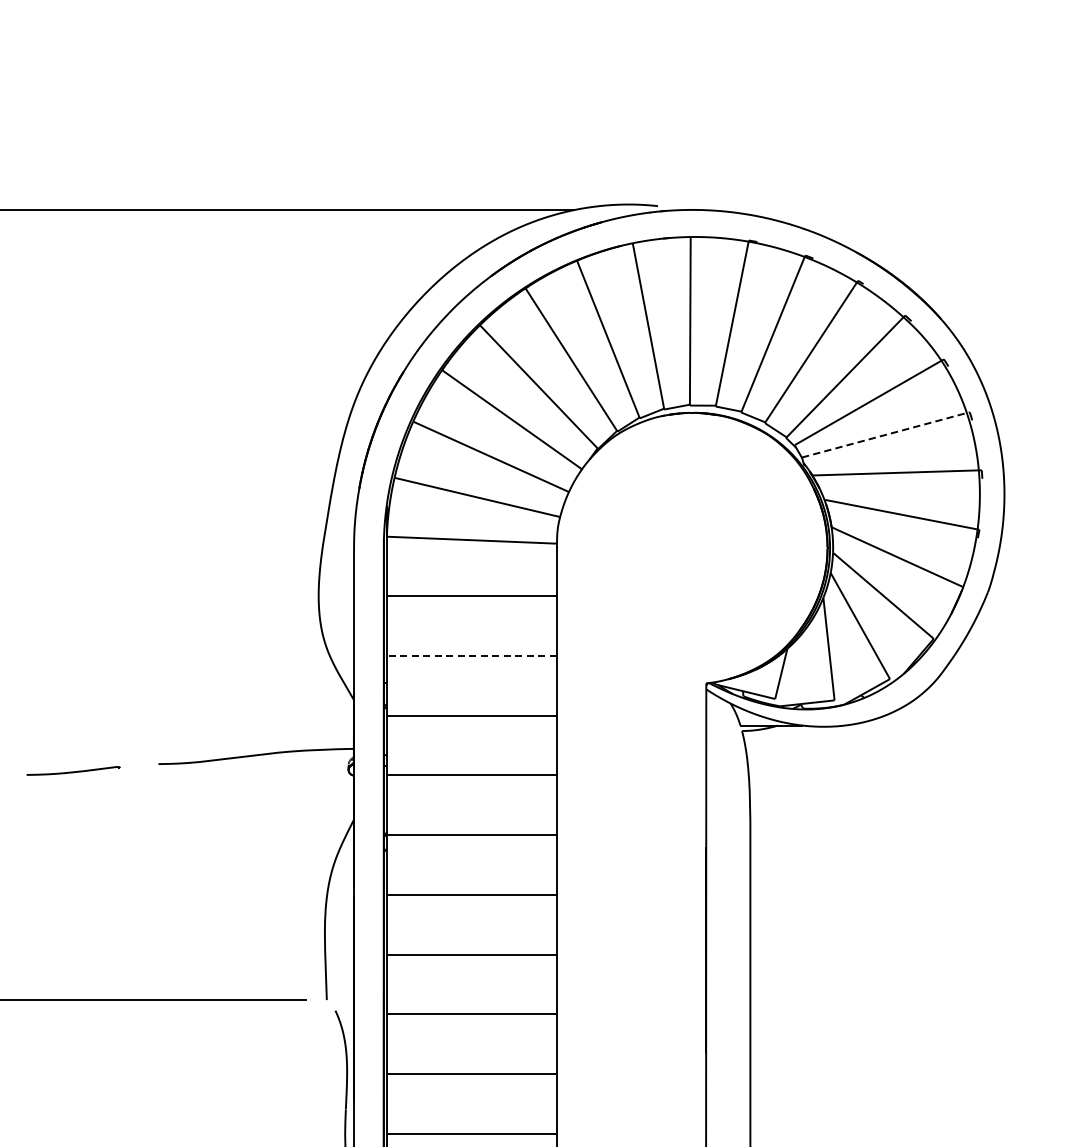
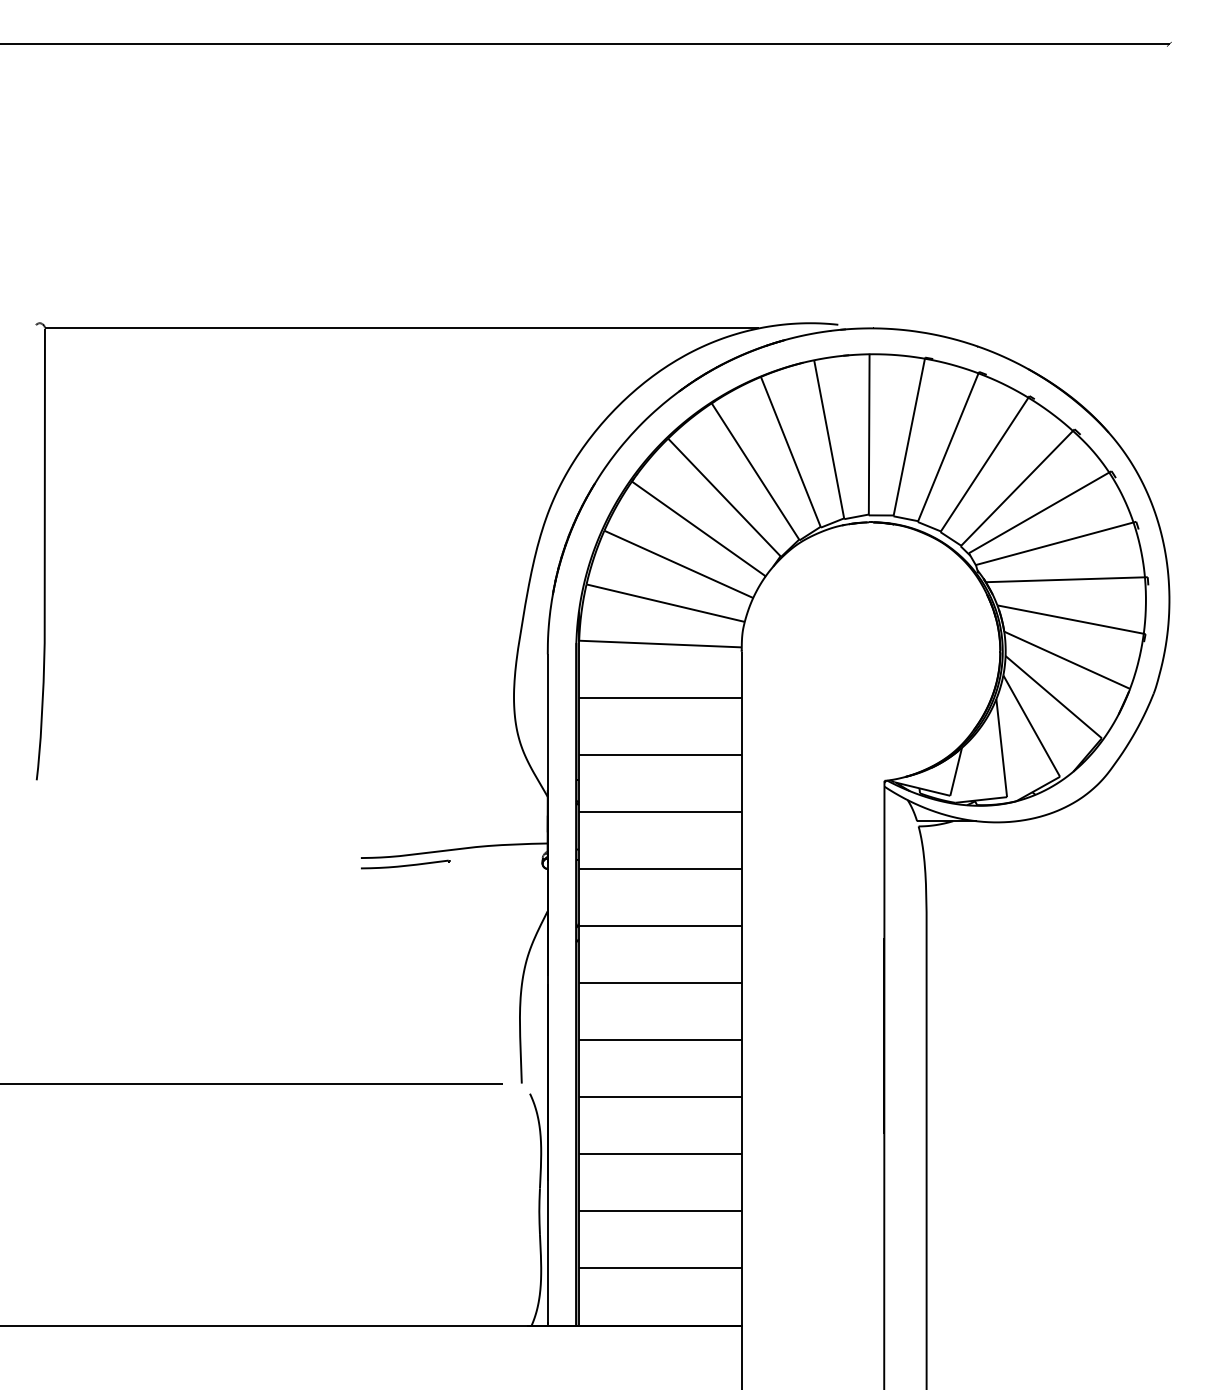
line: (886, 434) -> (1056, 543), dashed -> solid
line: (470, 655) -> (659, 754), dashed -> solid
part: (73, 770) -> (405, 864), moved

